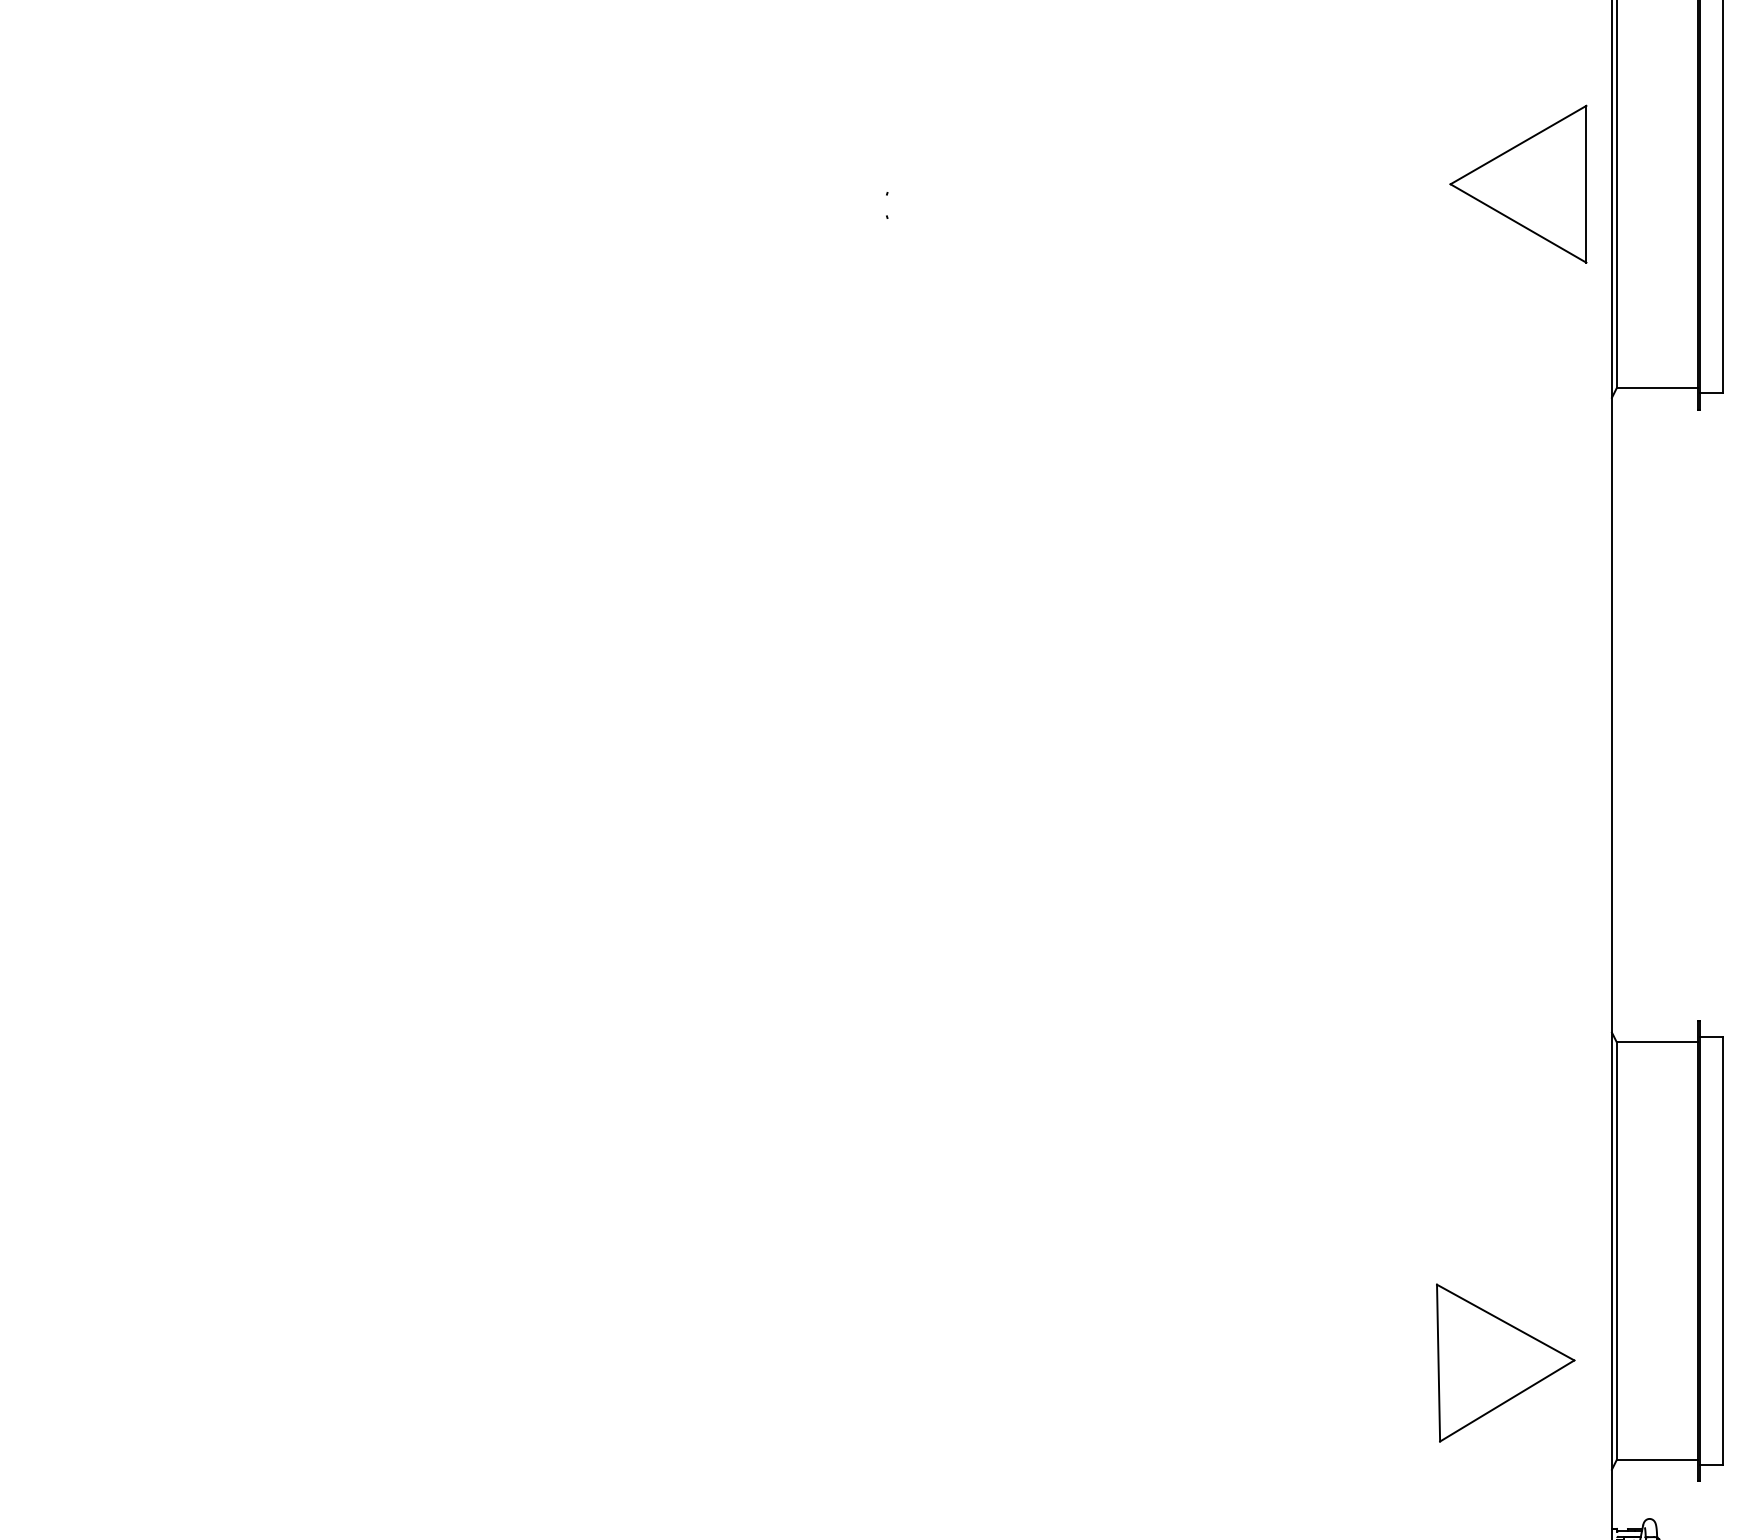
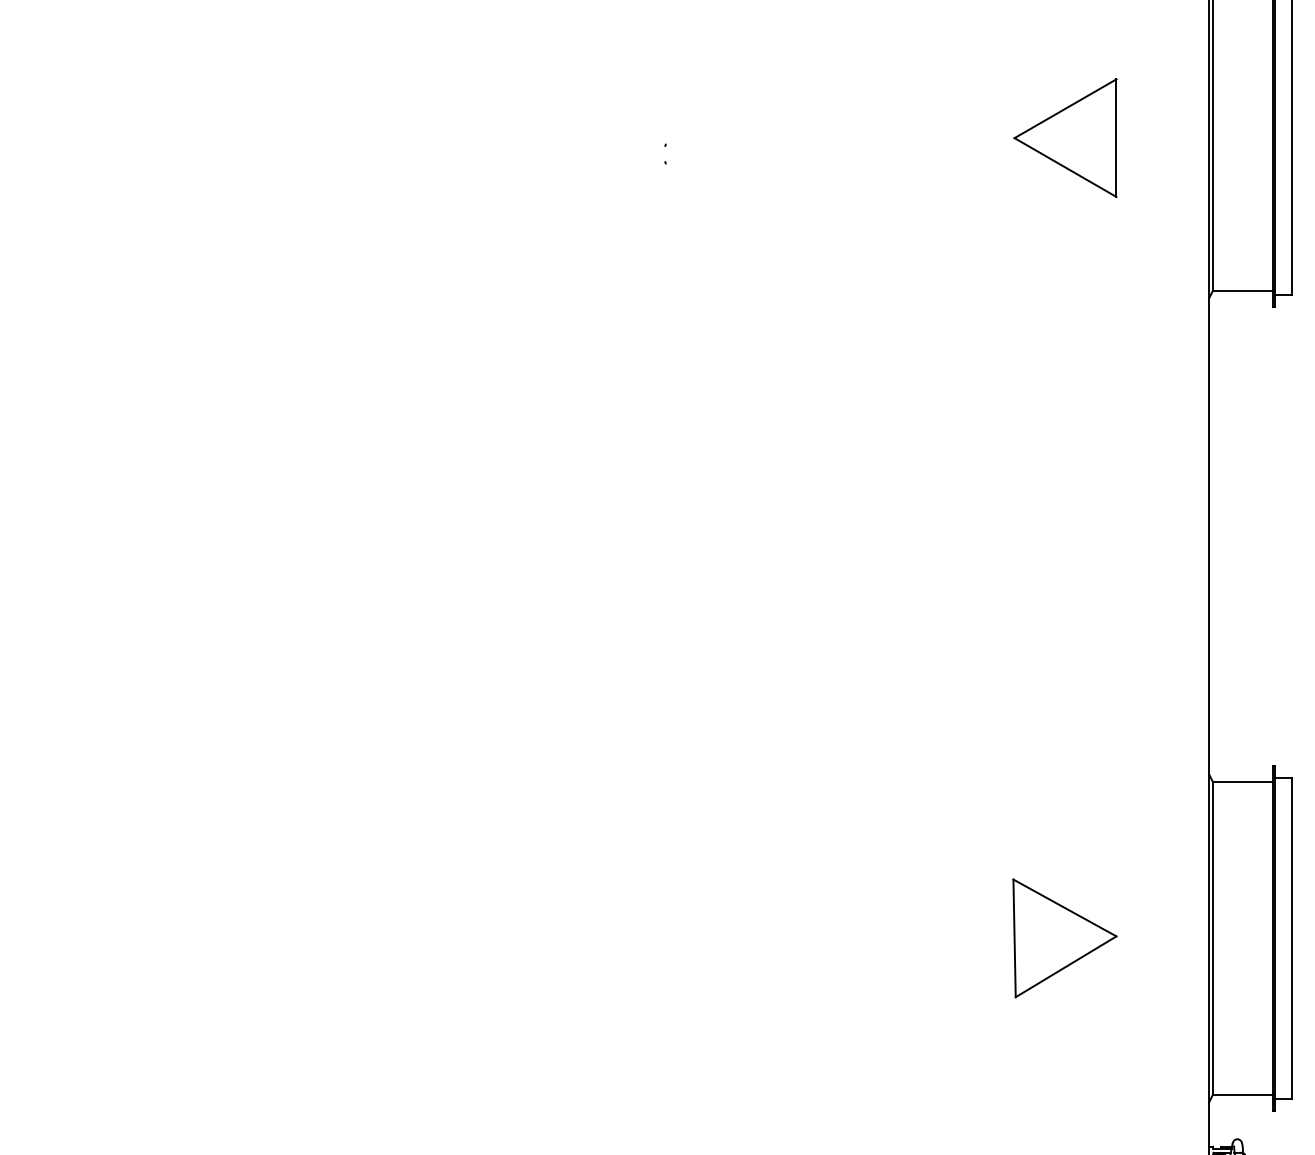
part: (1518, 183) -> (1065, 137), moved
part: (1505, 1362) -> (1064, 937), moved

